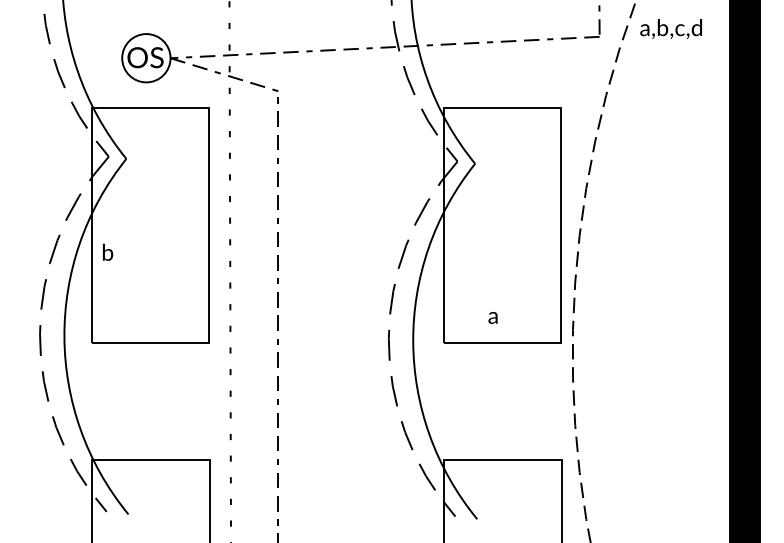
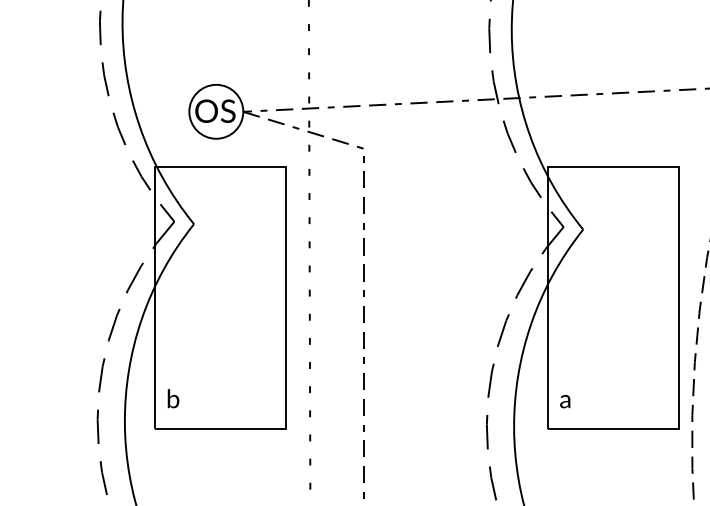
text: (108, 251) -> (174, 397), moved
text: (492, 317) -> (564, 401), moved

